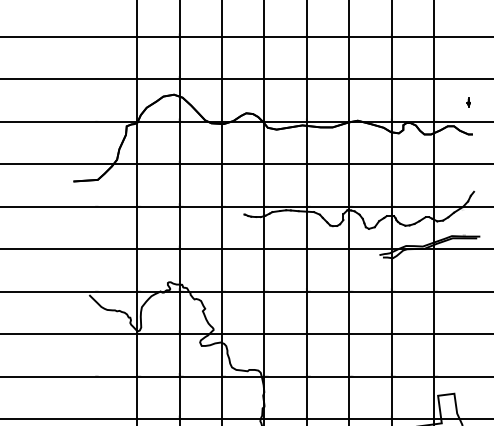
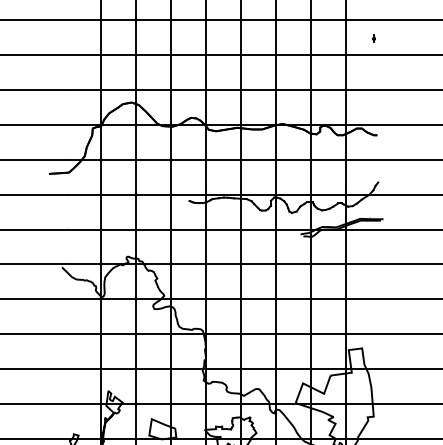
part: (468, 103) -> (373, 38), moved

